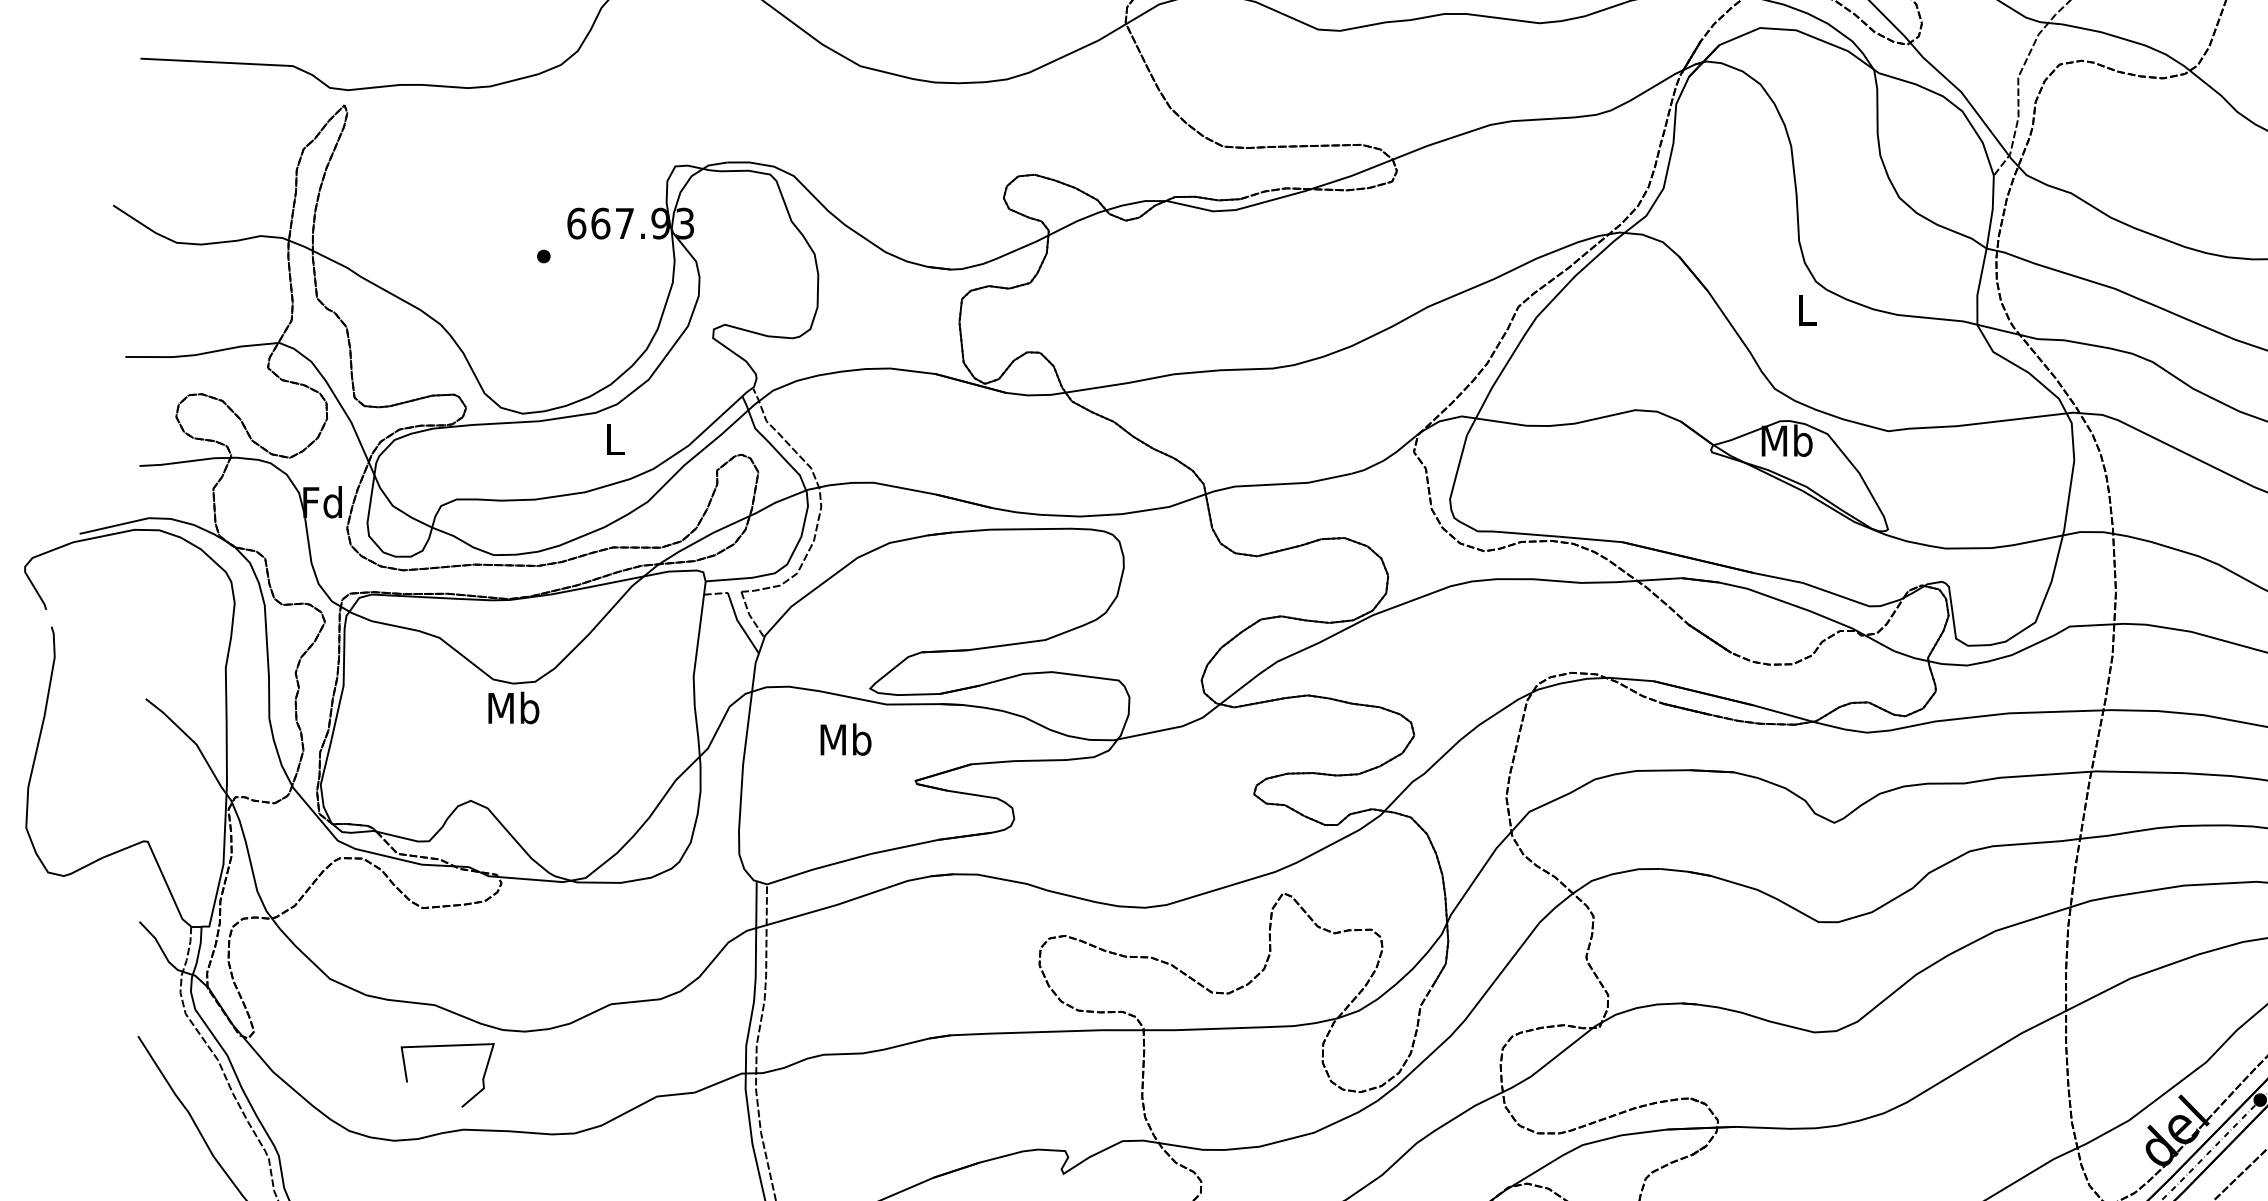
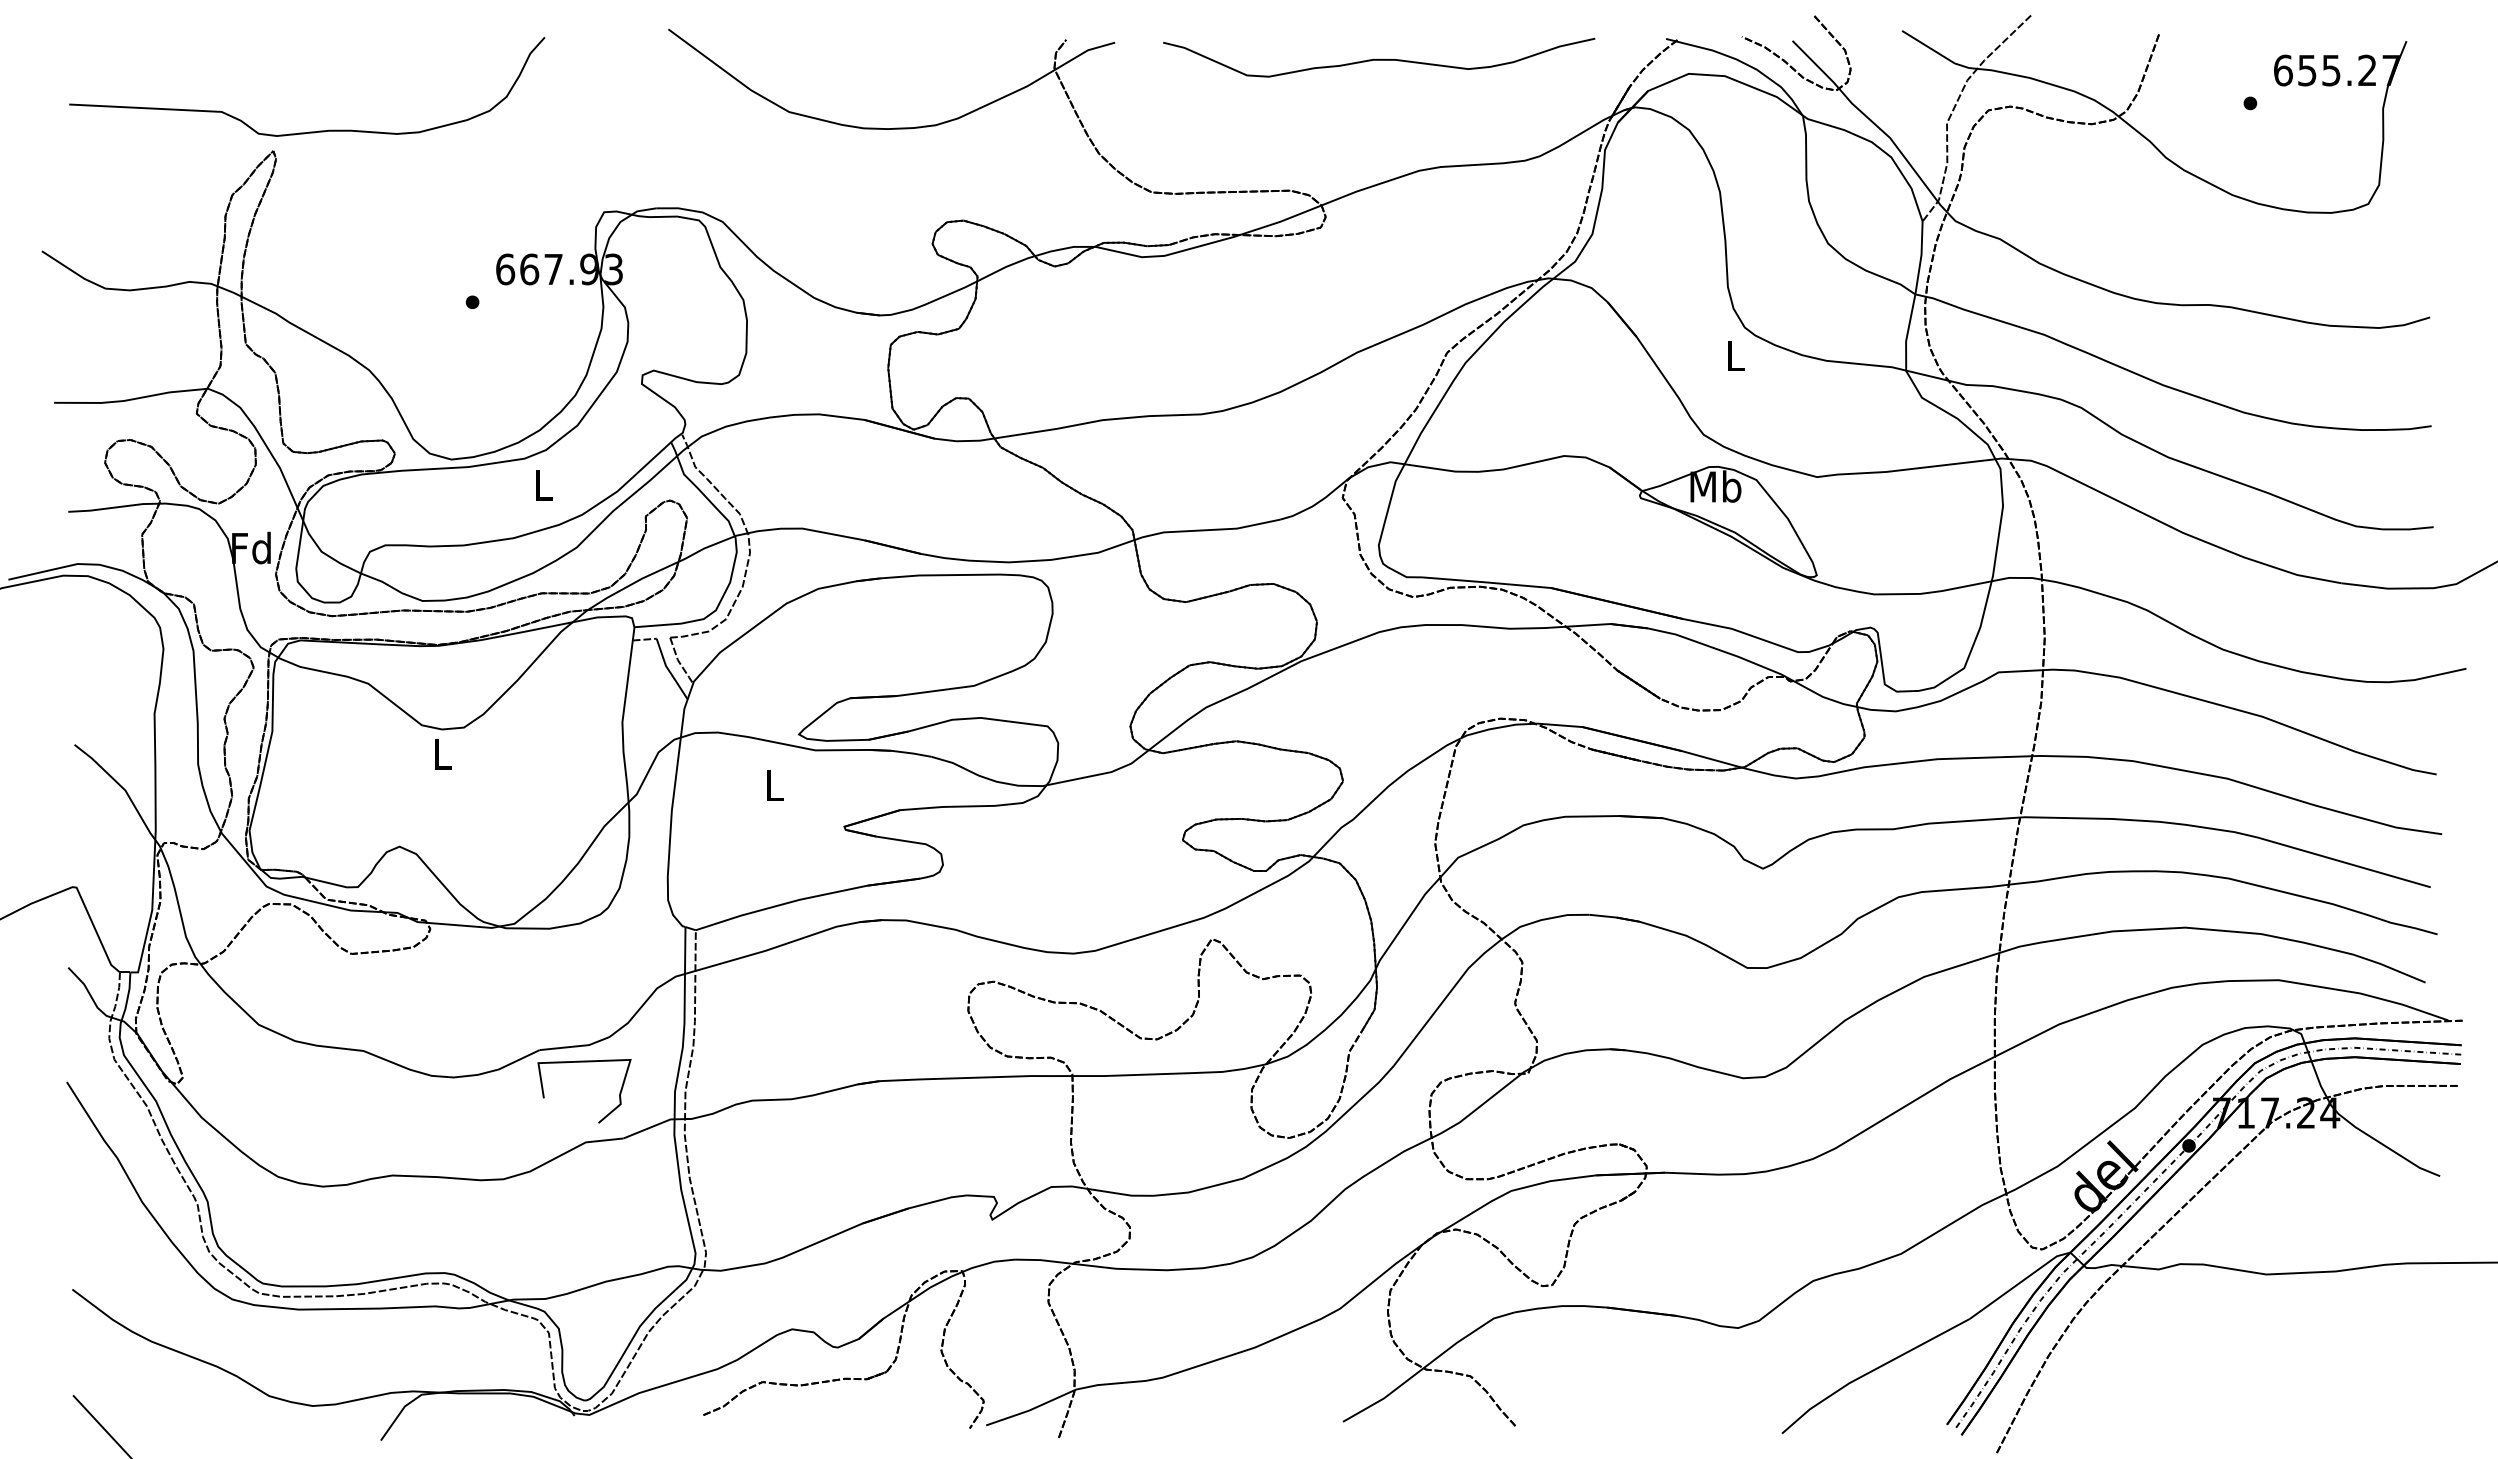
text: (513, 707) -> (442, 753), Mb -> L
text: (845, 739) -> (774, 785), Mb -> L
curve: (447, 1046) -> (584, 1062), moved

